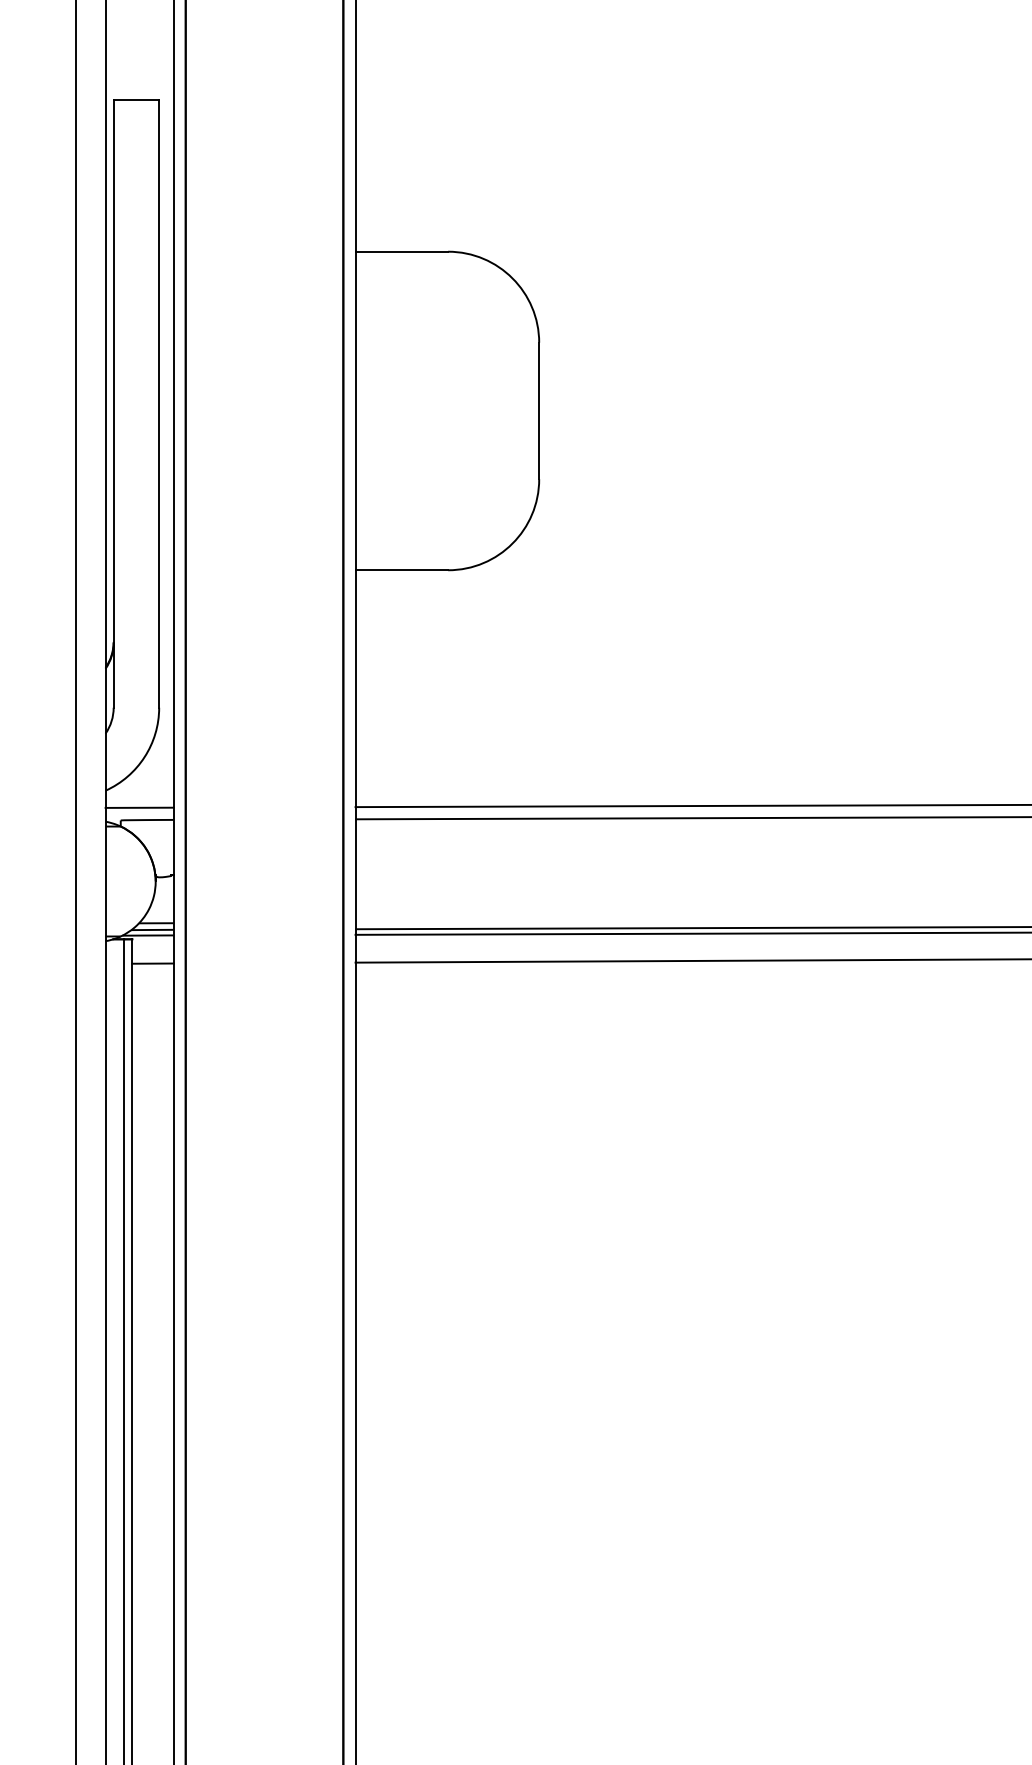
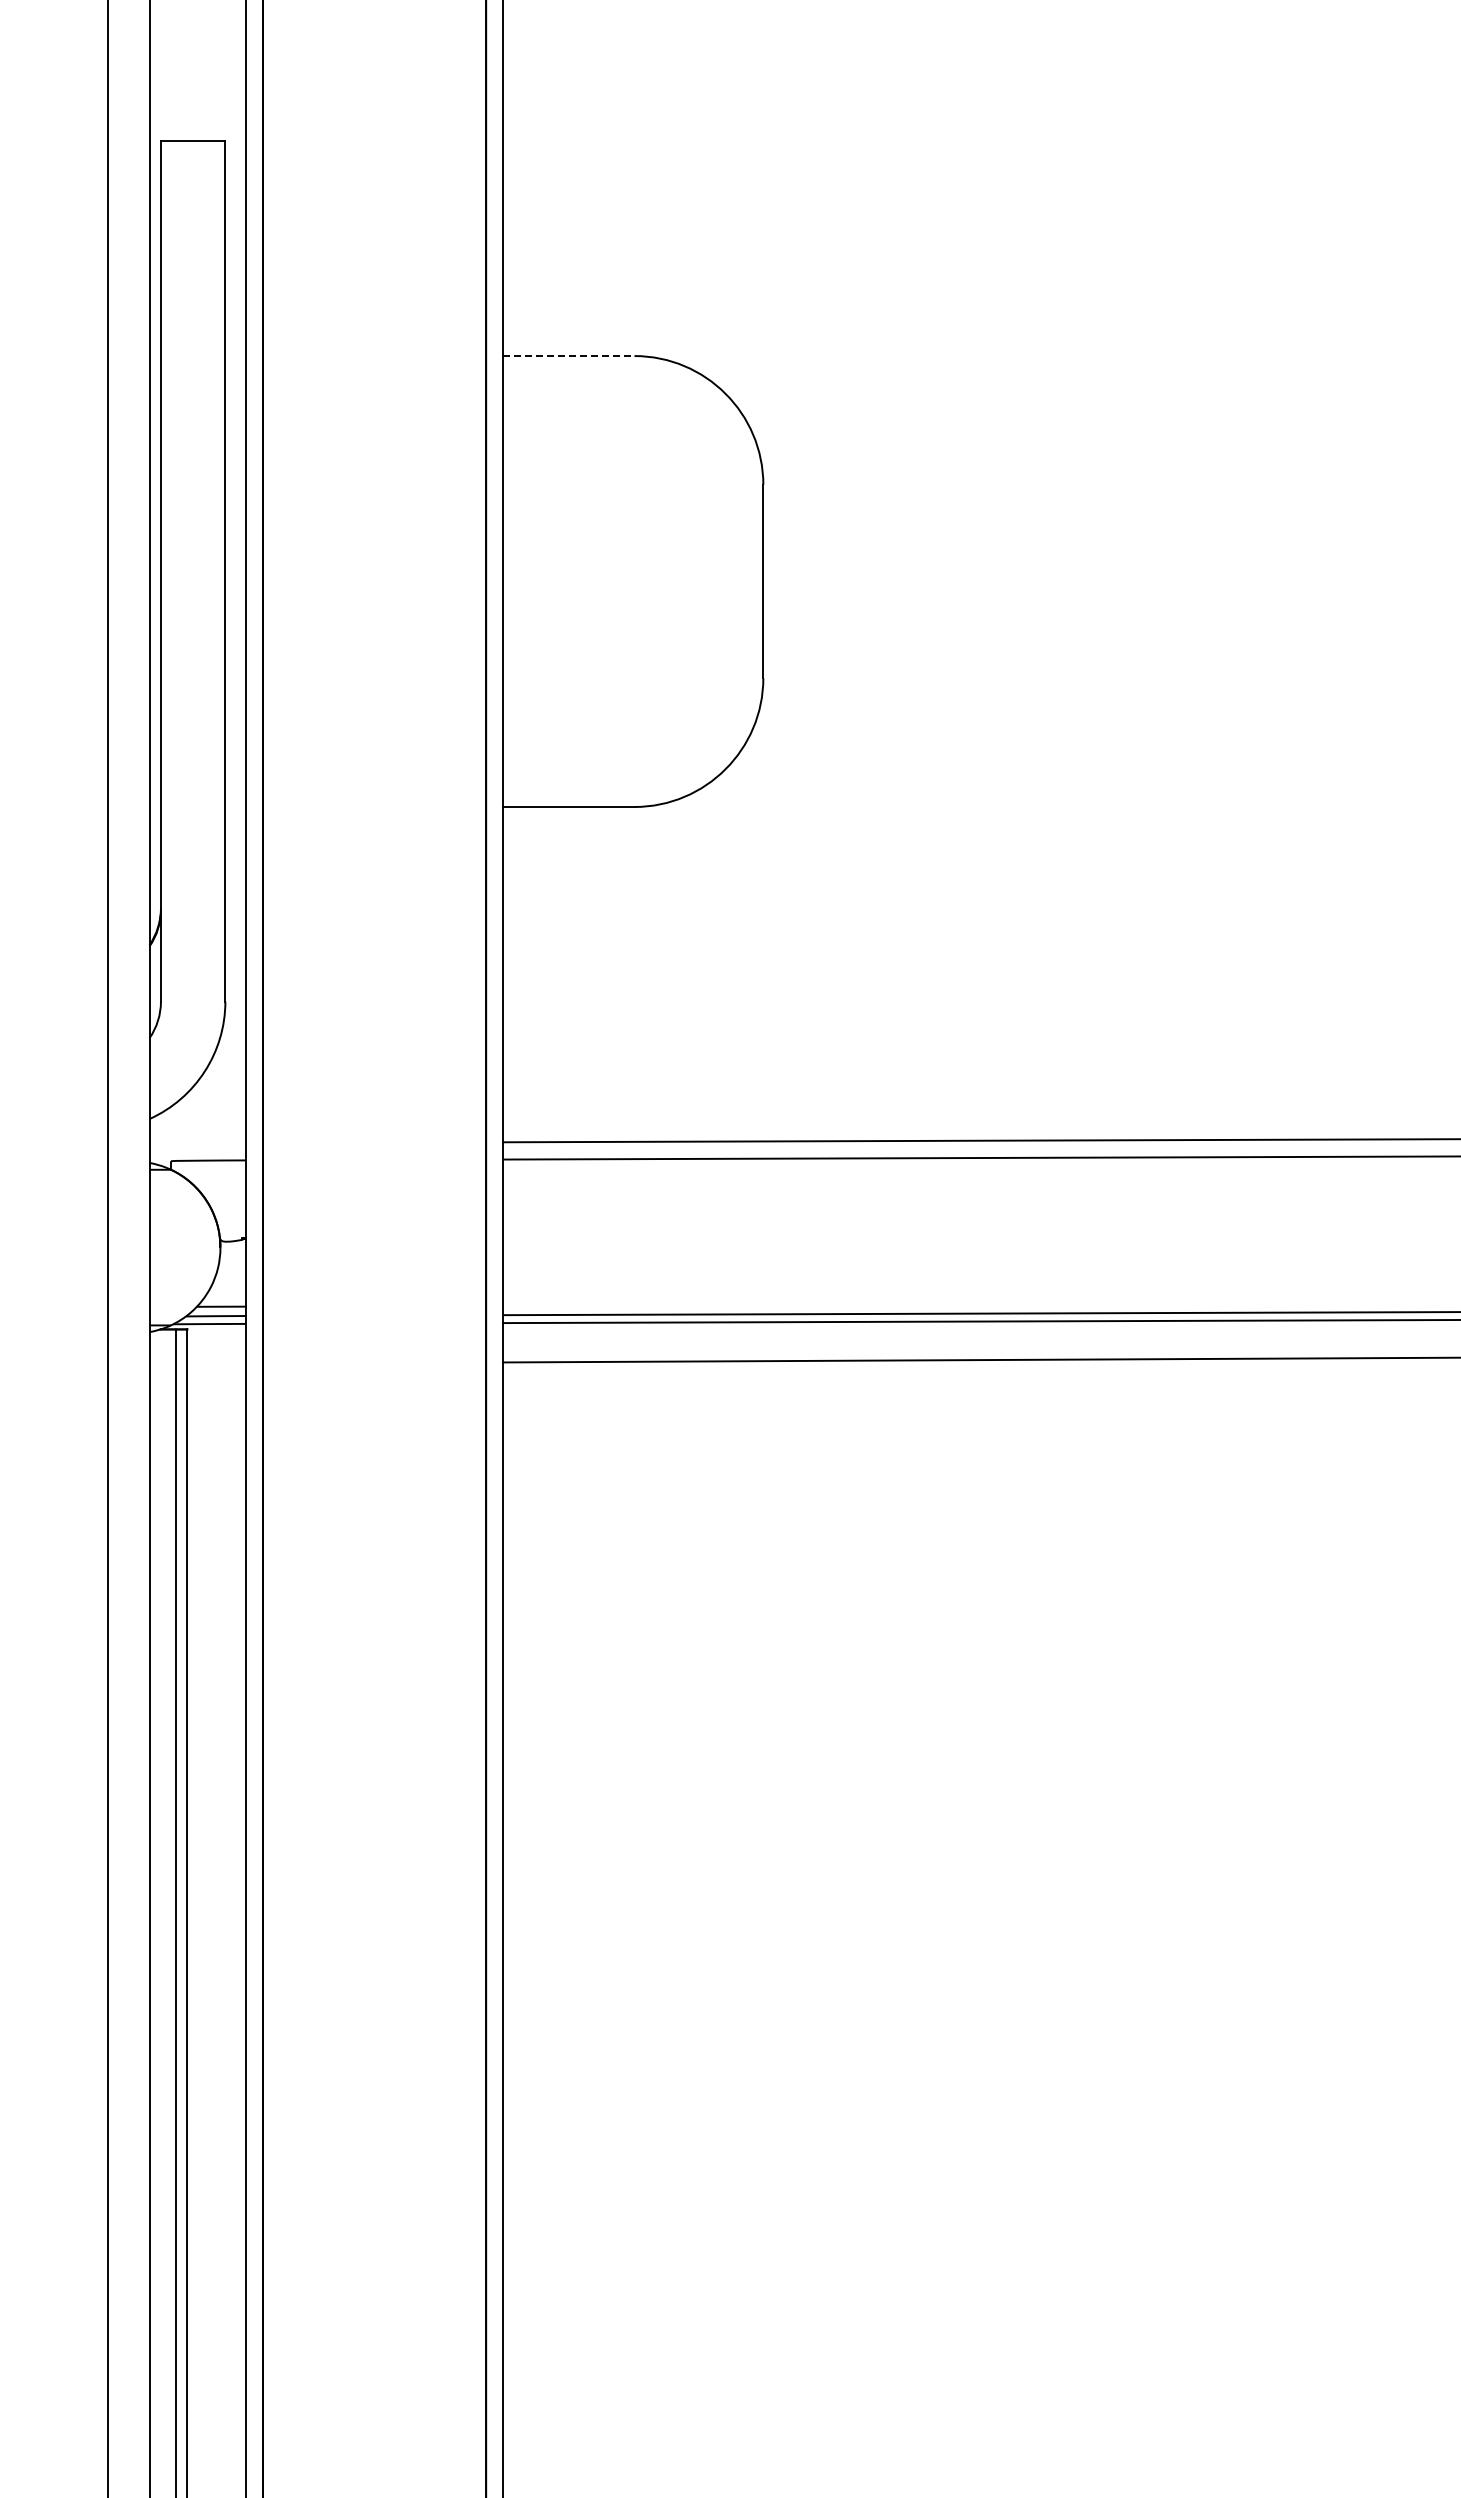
line: (401, 252) -> (568, 356), solid -> dashed
line: (139, 807) -> (197, 1143), removed
line: (152, 963) -> (216, 1363), removed

